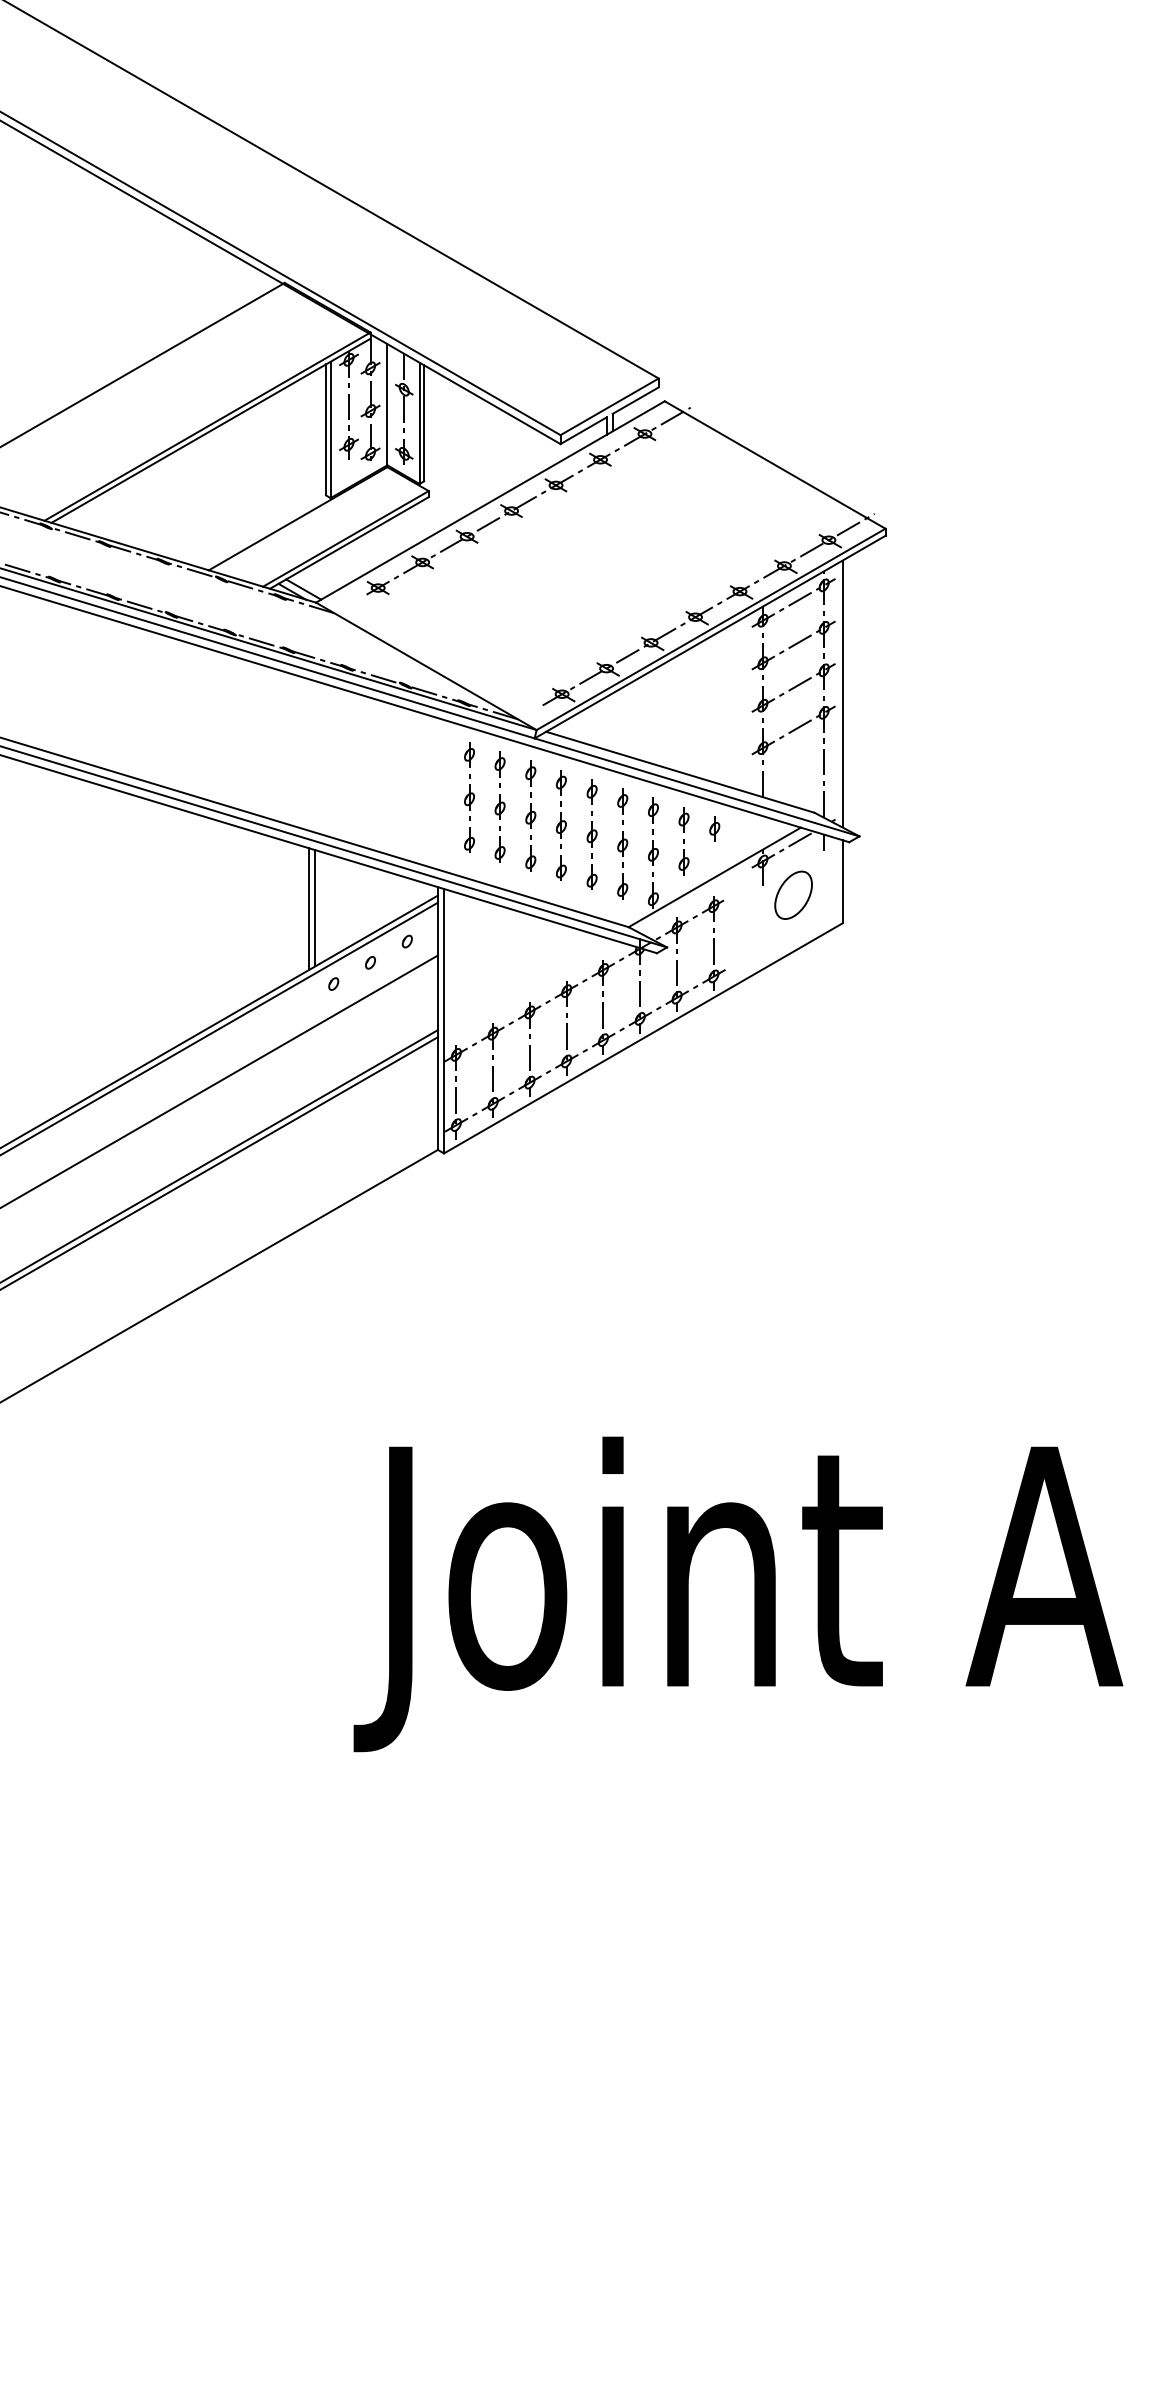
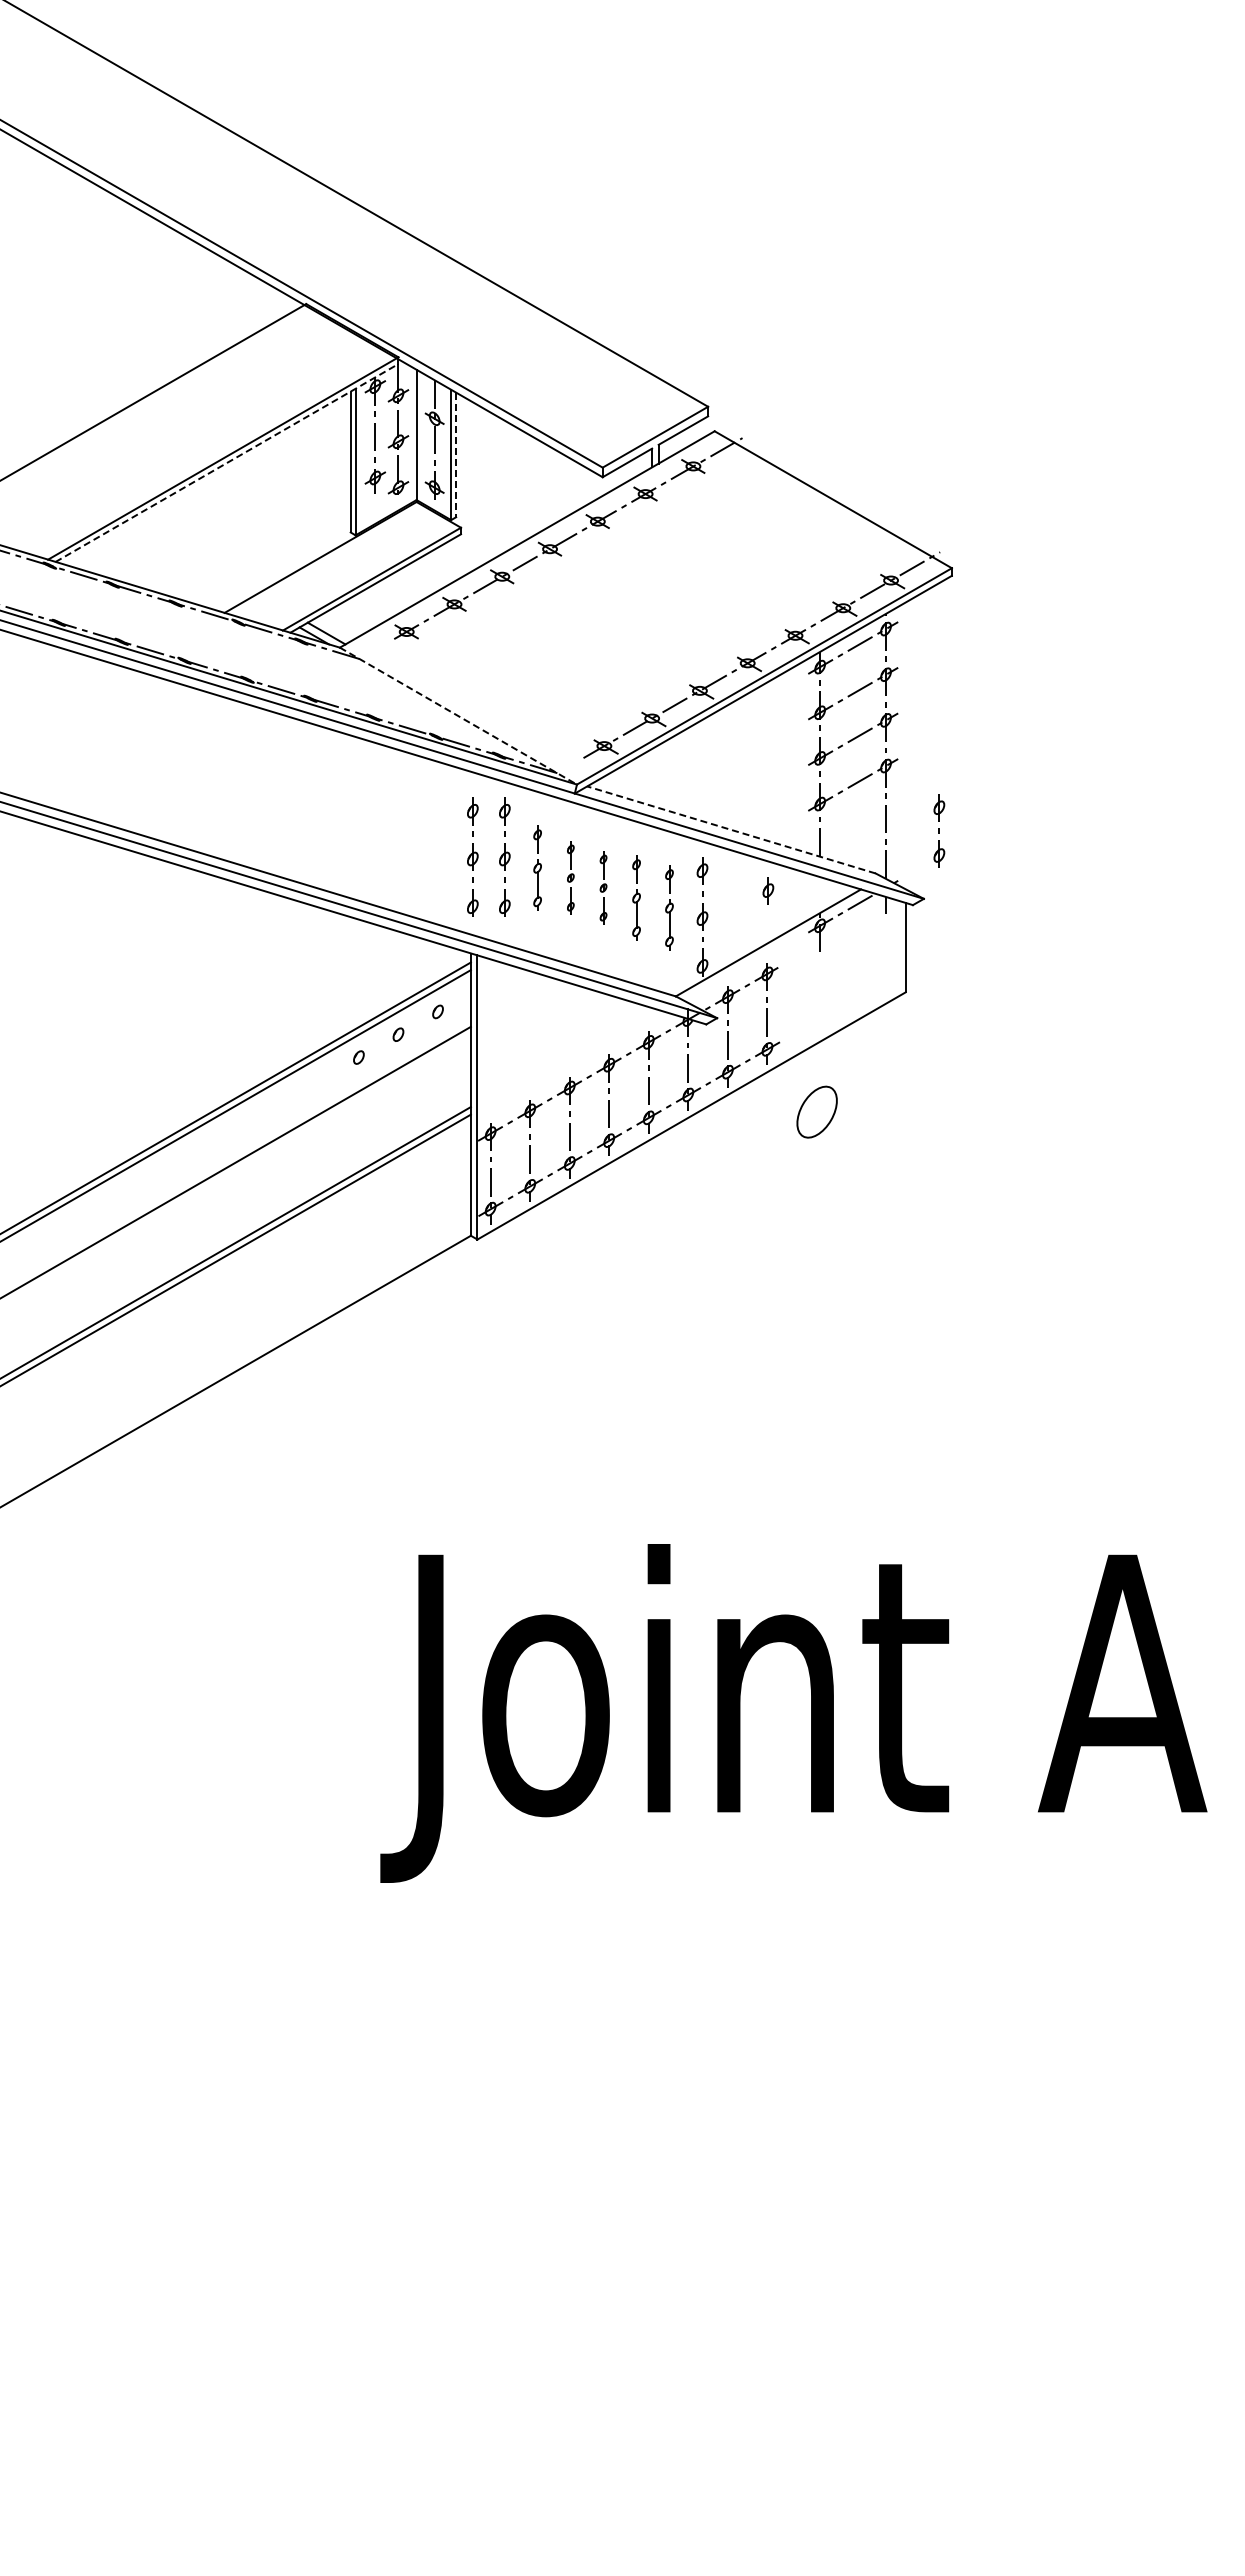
line: (424, 423) -> (456, 455), solid -> dashed
line: (211, 430) -> (227, 462), solid -> dashed
line: (426, 666) -> (458, 716), solid -> dashed
line: (842, 693) -> (905, 745), removed
line: (680, 771) -> (731, 829), solid -> dashed
part: (439, 796) -> (472, 856), added
part: (499, 806) -> (537, 866), size x0.7
part: (530, 815) -> (570, 876), size x0.6
part: (561, 824) -> (603, 886), size x0.6
part: (592, 834) -> (636, 896), size x0.7
part: (684, 840) -> (939, 830), moved
part: (622, 843) -> (669, 906), size x0.7
part: (793, 894) -> (816, 1111), moved
line: (315, 907) -> (339, 975), removed
line: (309, 908) -> (332, 976), removed

